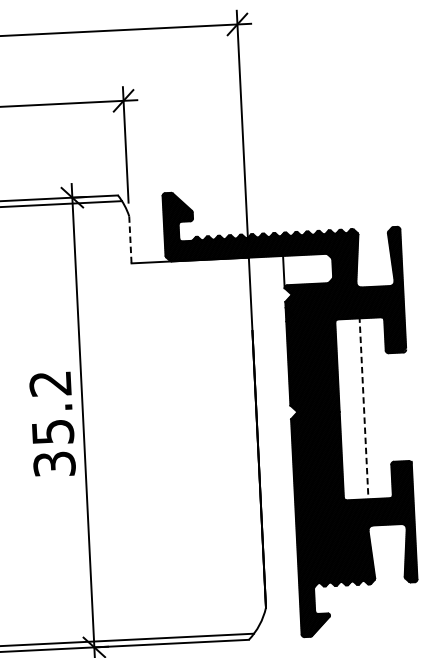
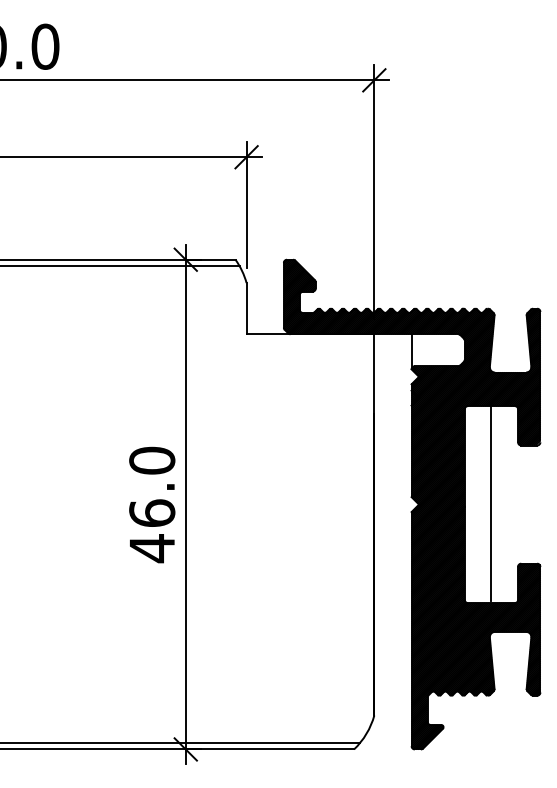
line: (130, 239) -> (246, 308), dashed -> solid
line: (363, 406) -> (491, 502), dashed -> solid
text: (52, 423) -> (152, 504), 35.2 -> 46.0

